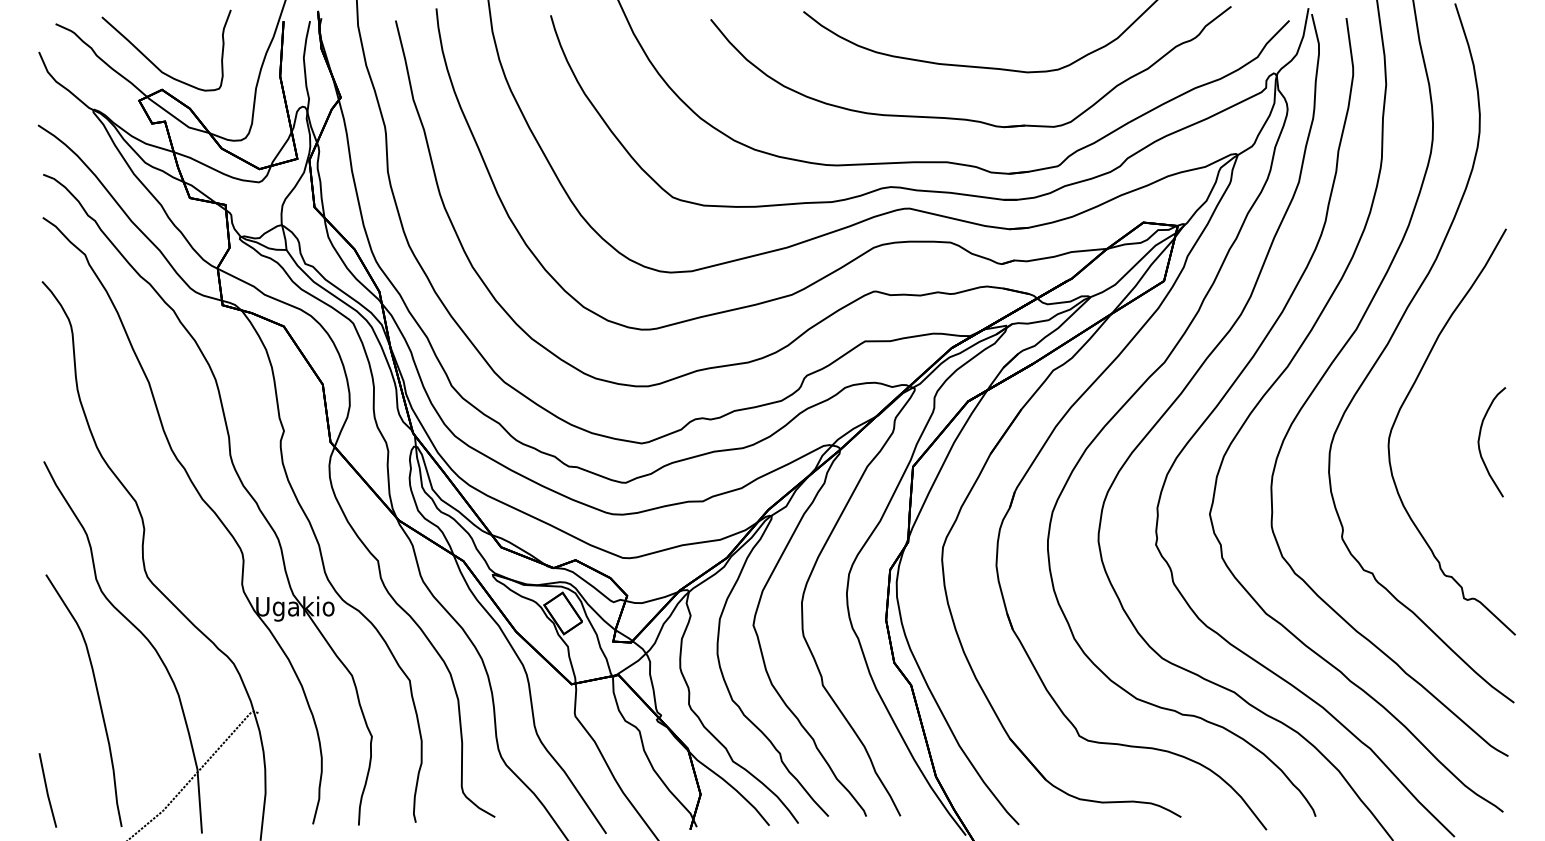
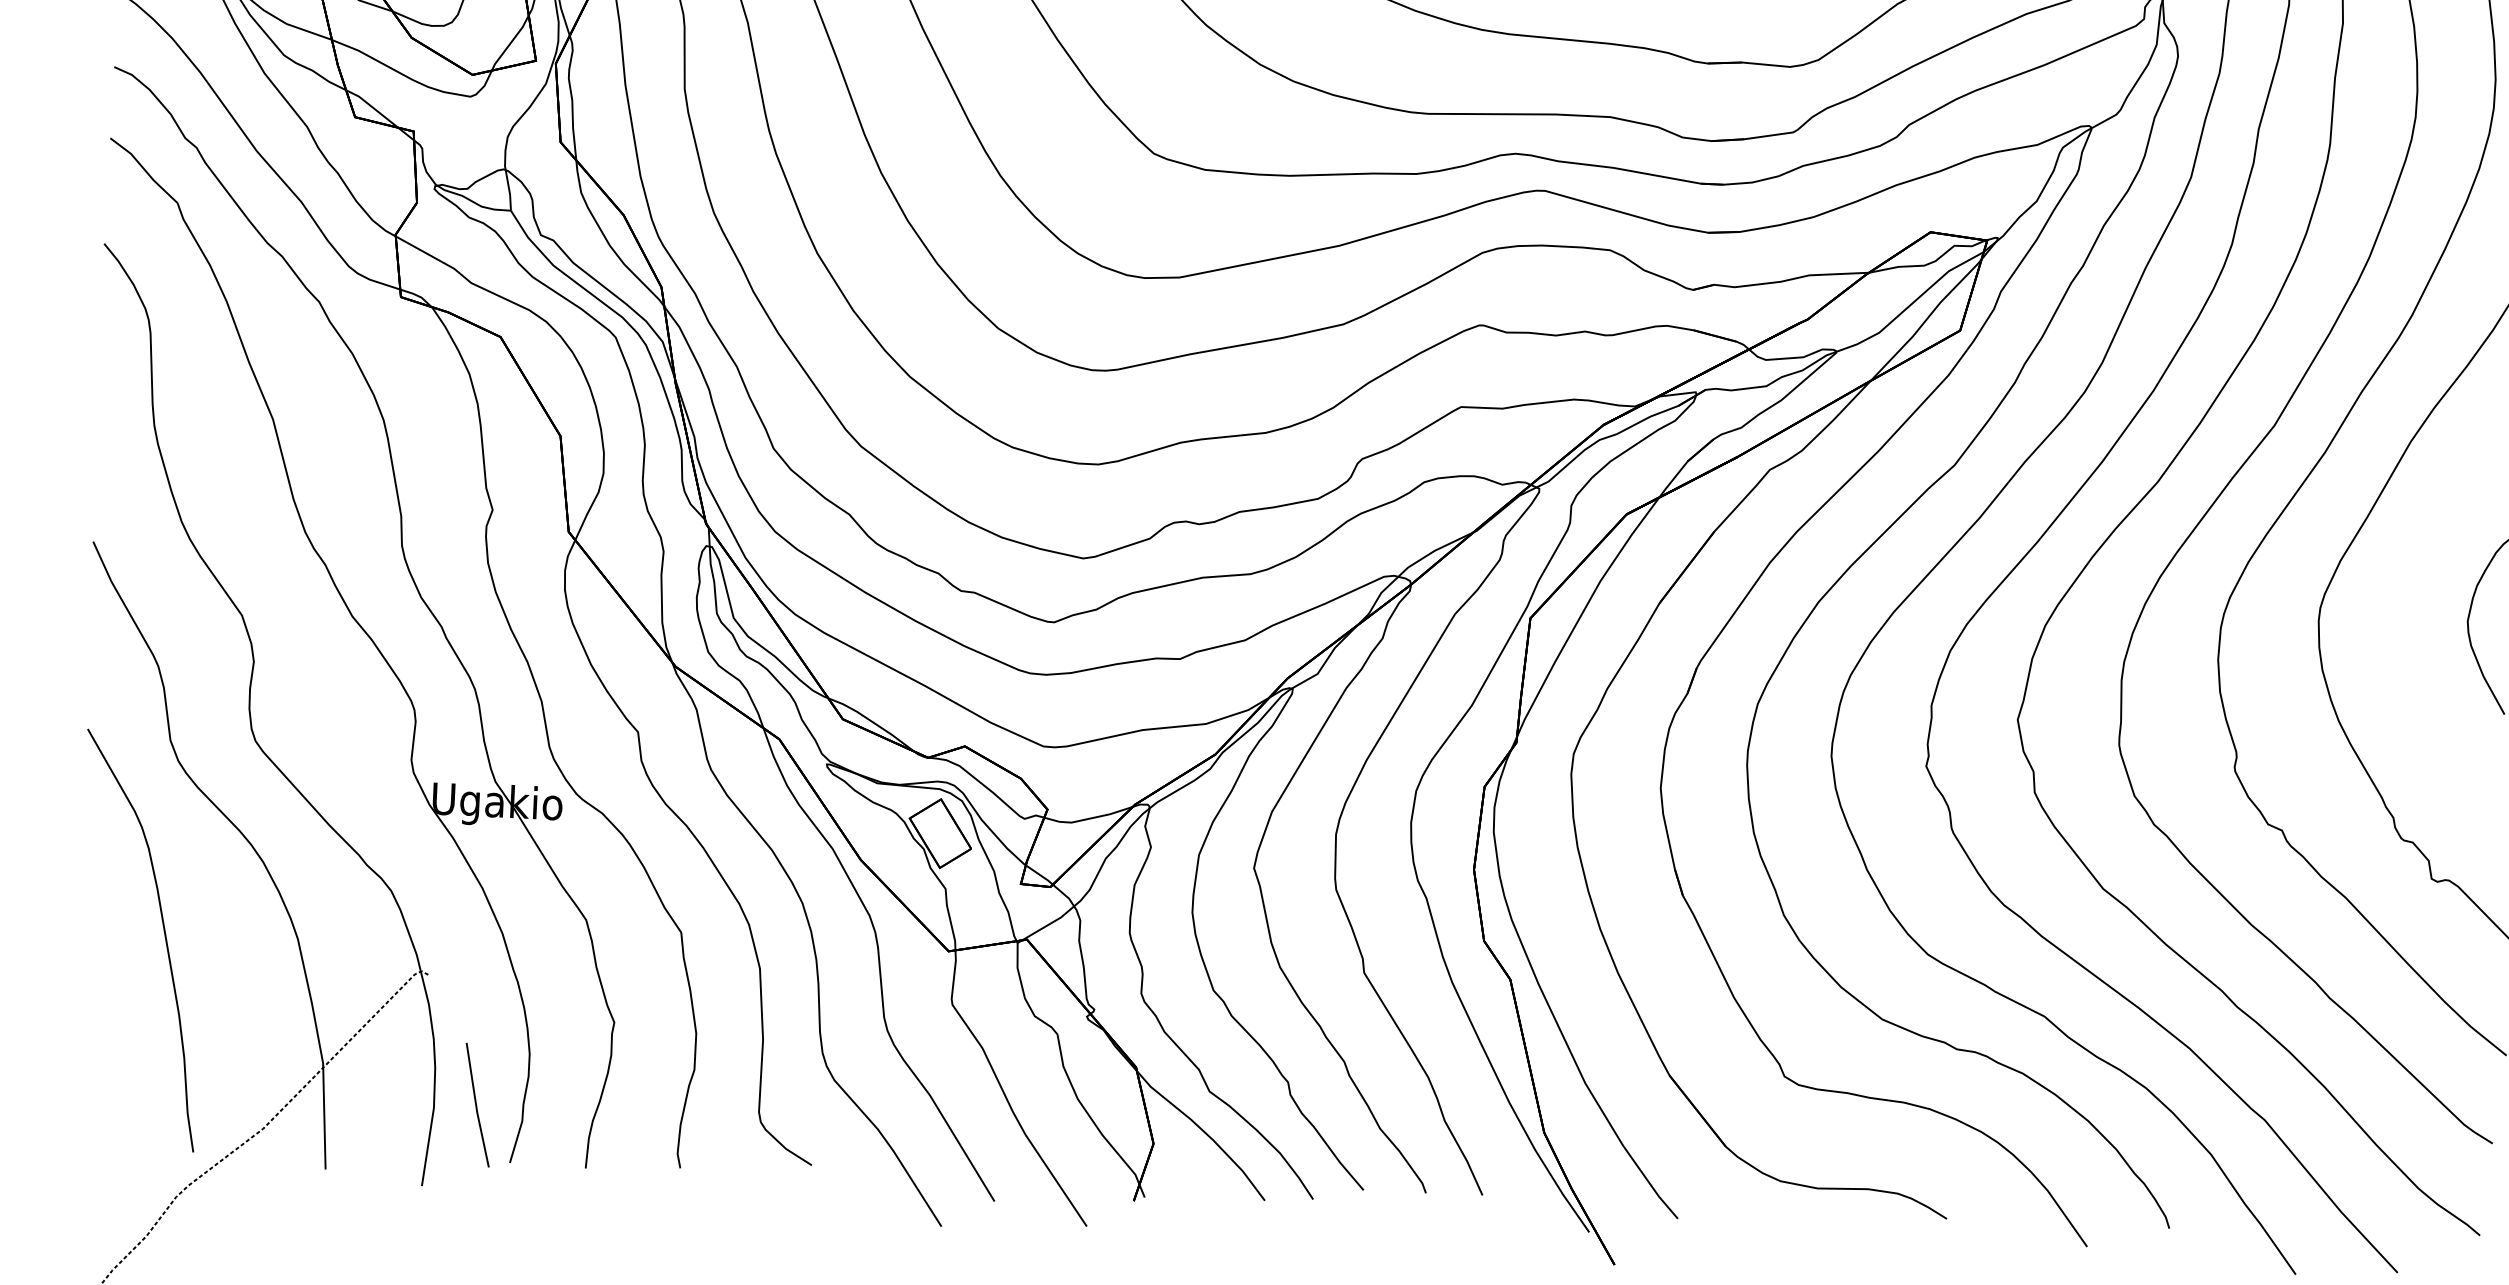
line: (47, 790) -> (477, 1105), moved

